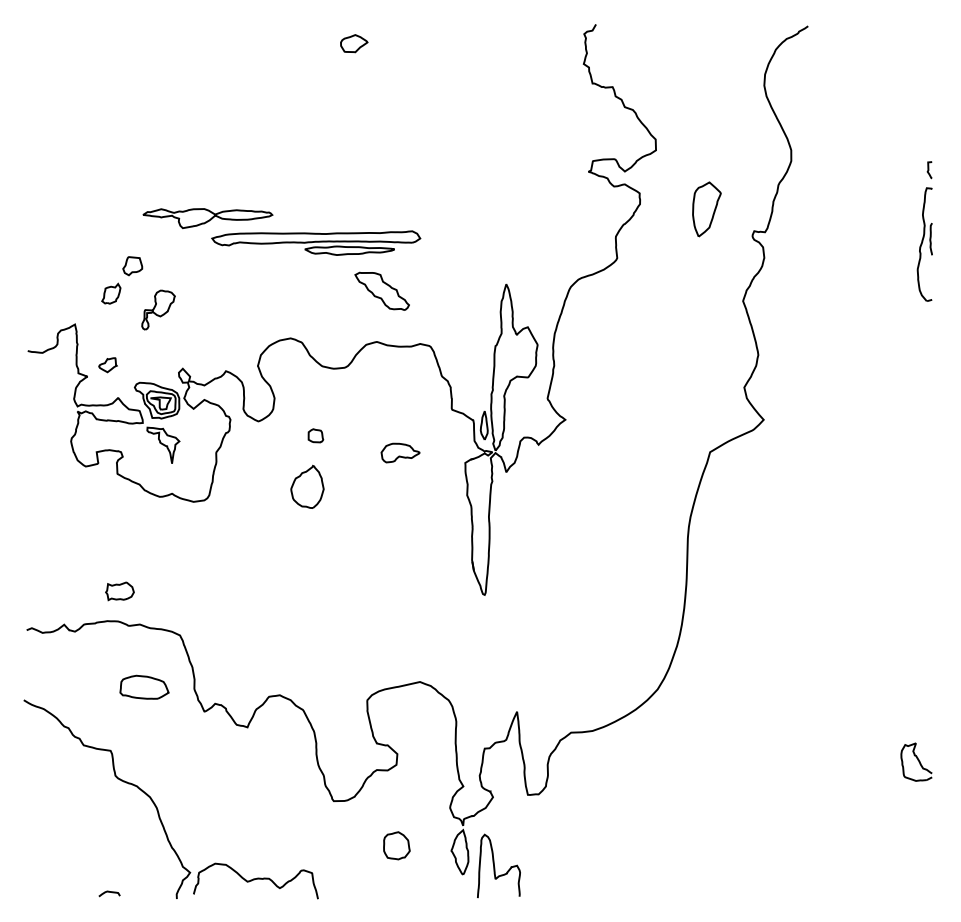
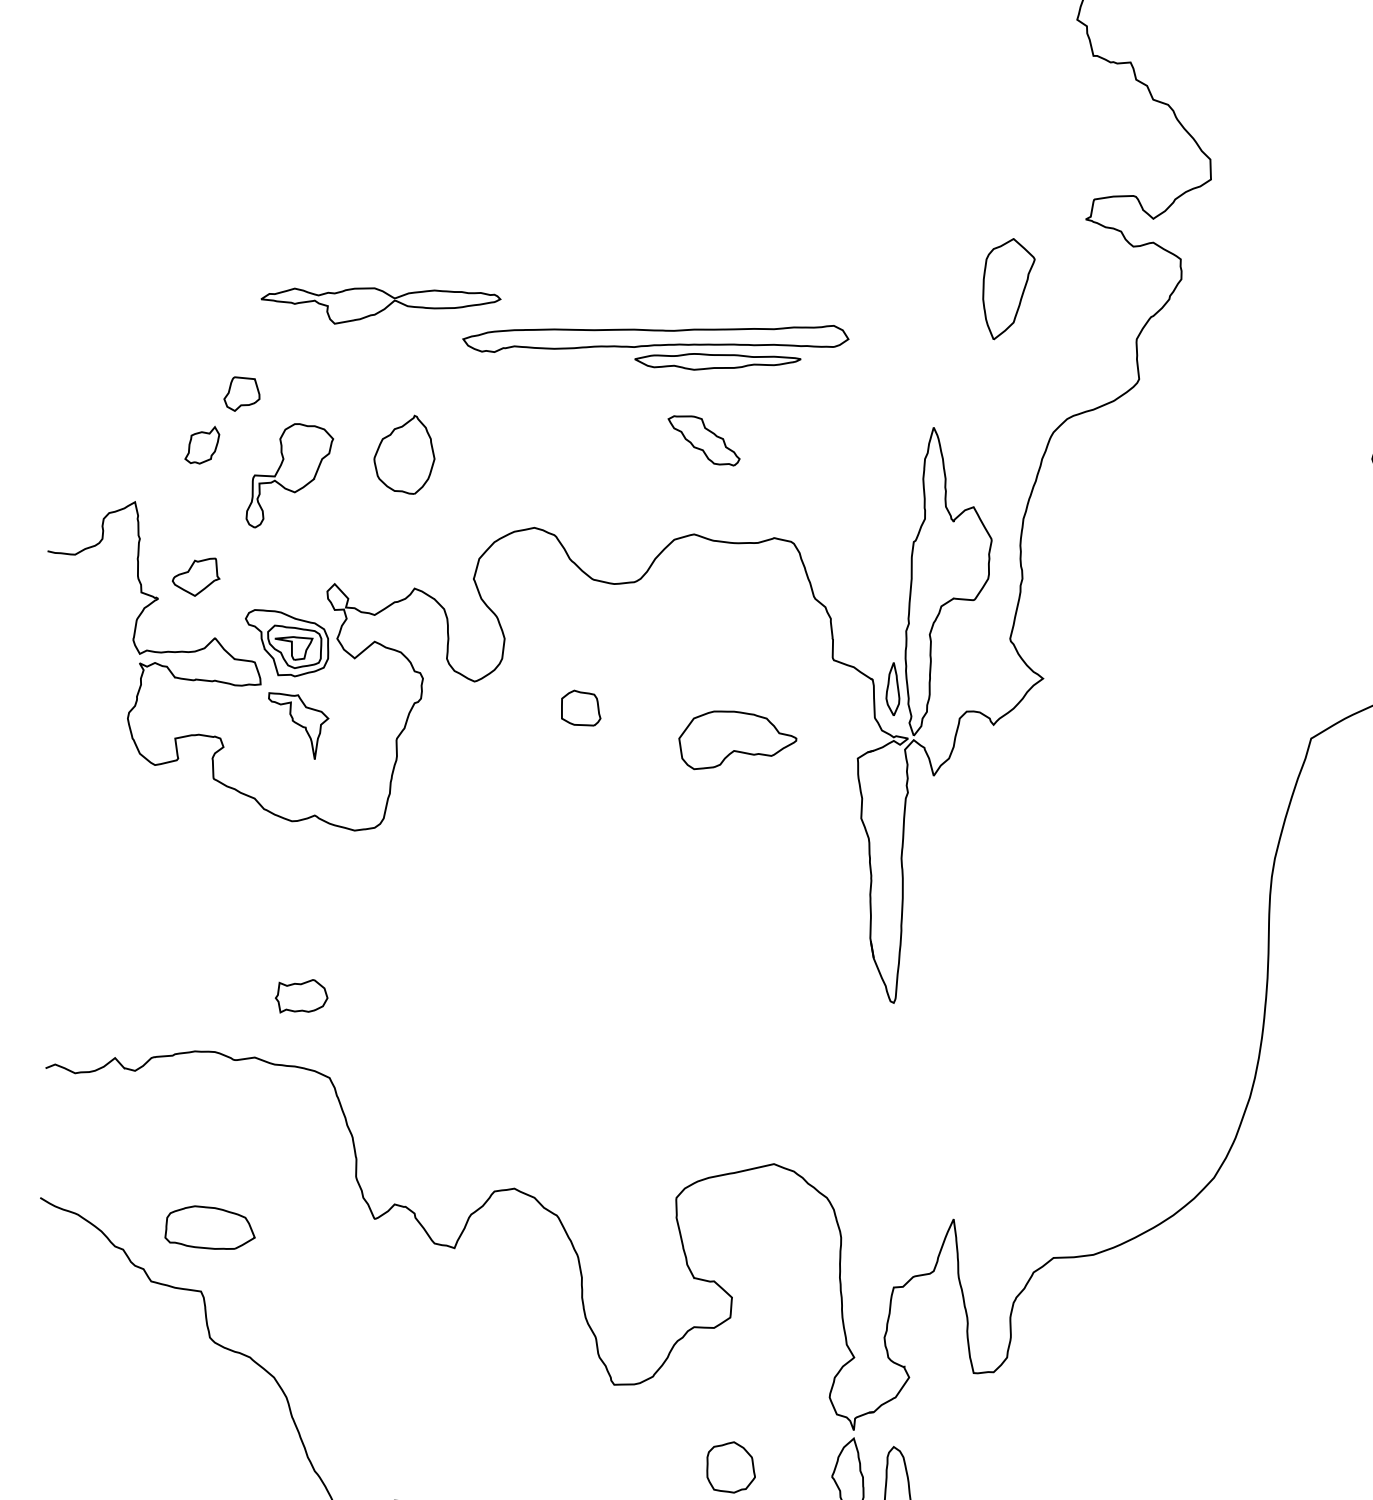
part: (706, 209) -> (1008, 289), moved
part: (316, 242) -> (656, 346), moved
part: (382, 291) -> (704, 440), size x0.71
part: (158, 309) -> (289, 474), size x1.43
part: (107, 365) -> (195, 578), size x1.43
part: (315, 435) -> (580, 707), size x1.43
part: (400, 452) -> (737, 739), size x1.67
part: (307, 486) -> (404, 453), moved
part: (119, 591) -> (300, 996), moved
part: (144, 686) -> (210, 1226), moved

